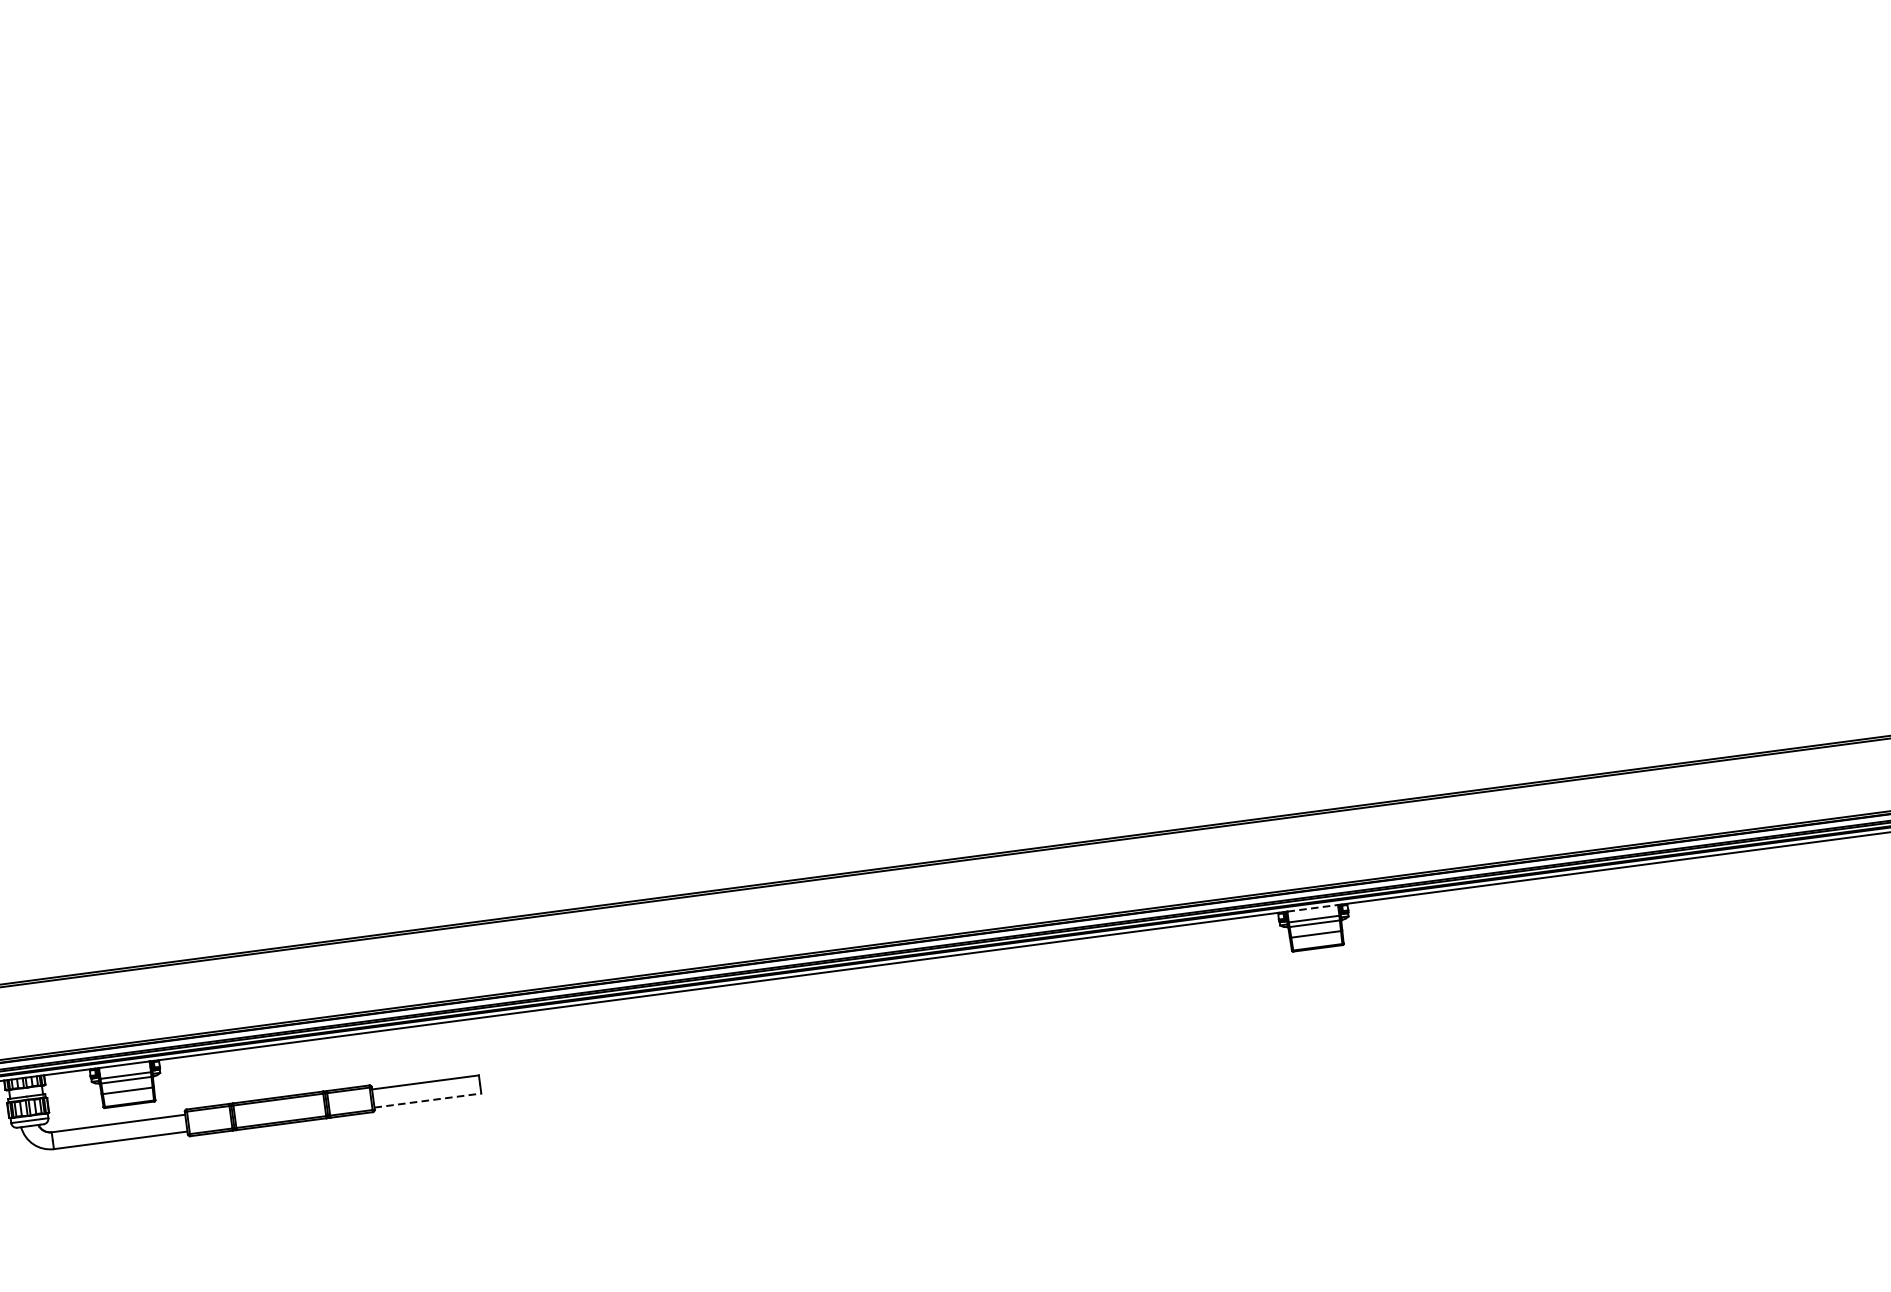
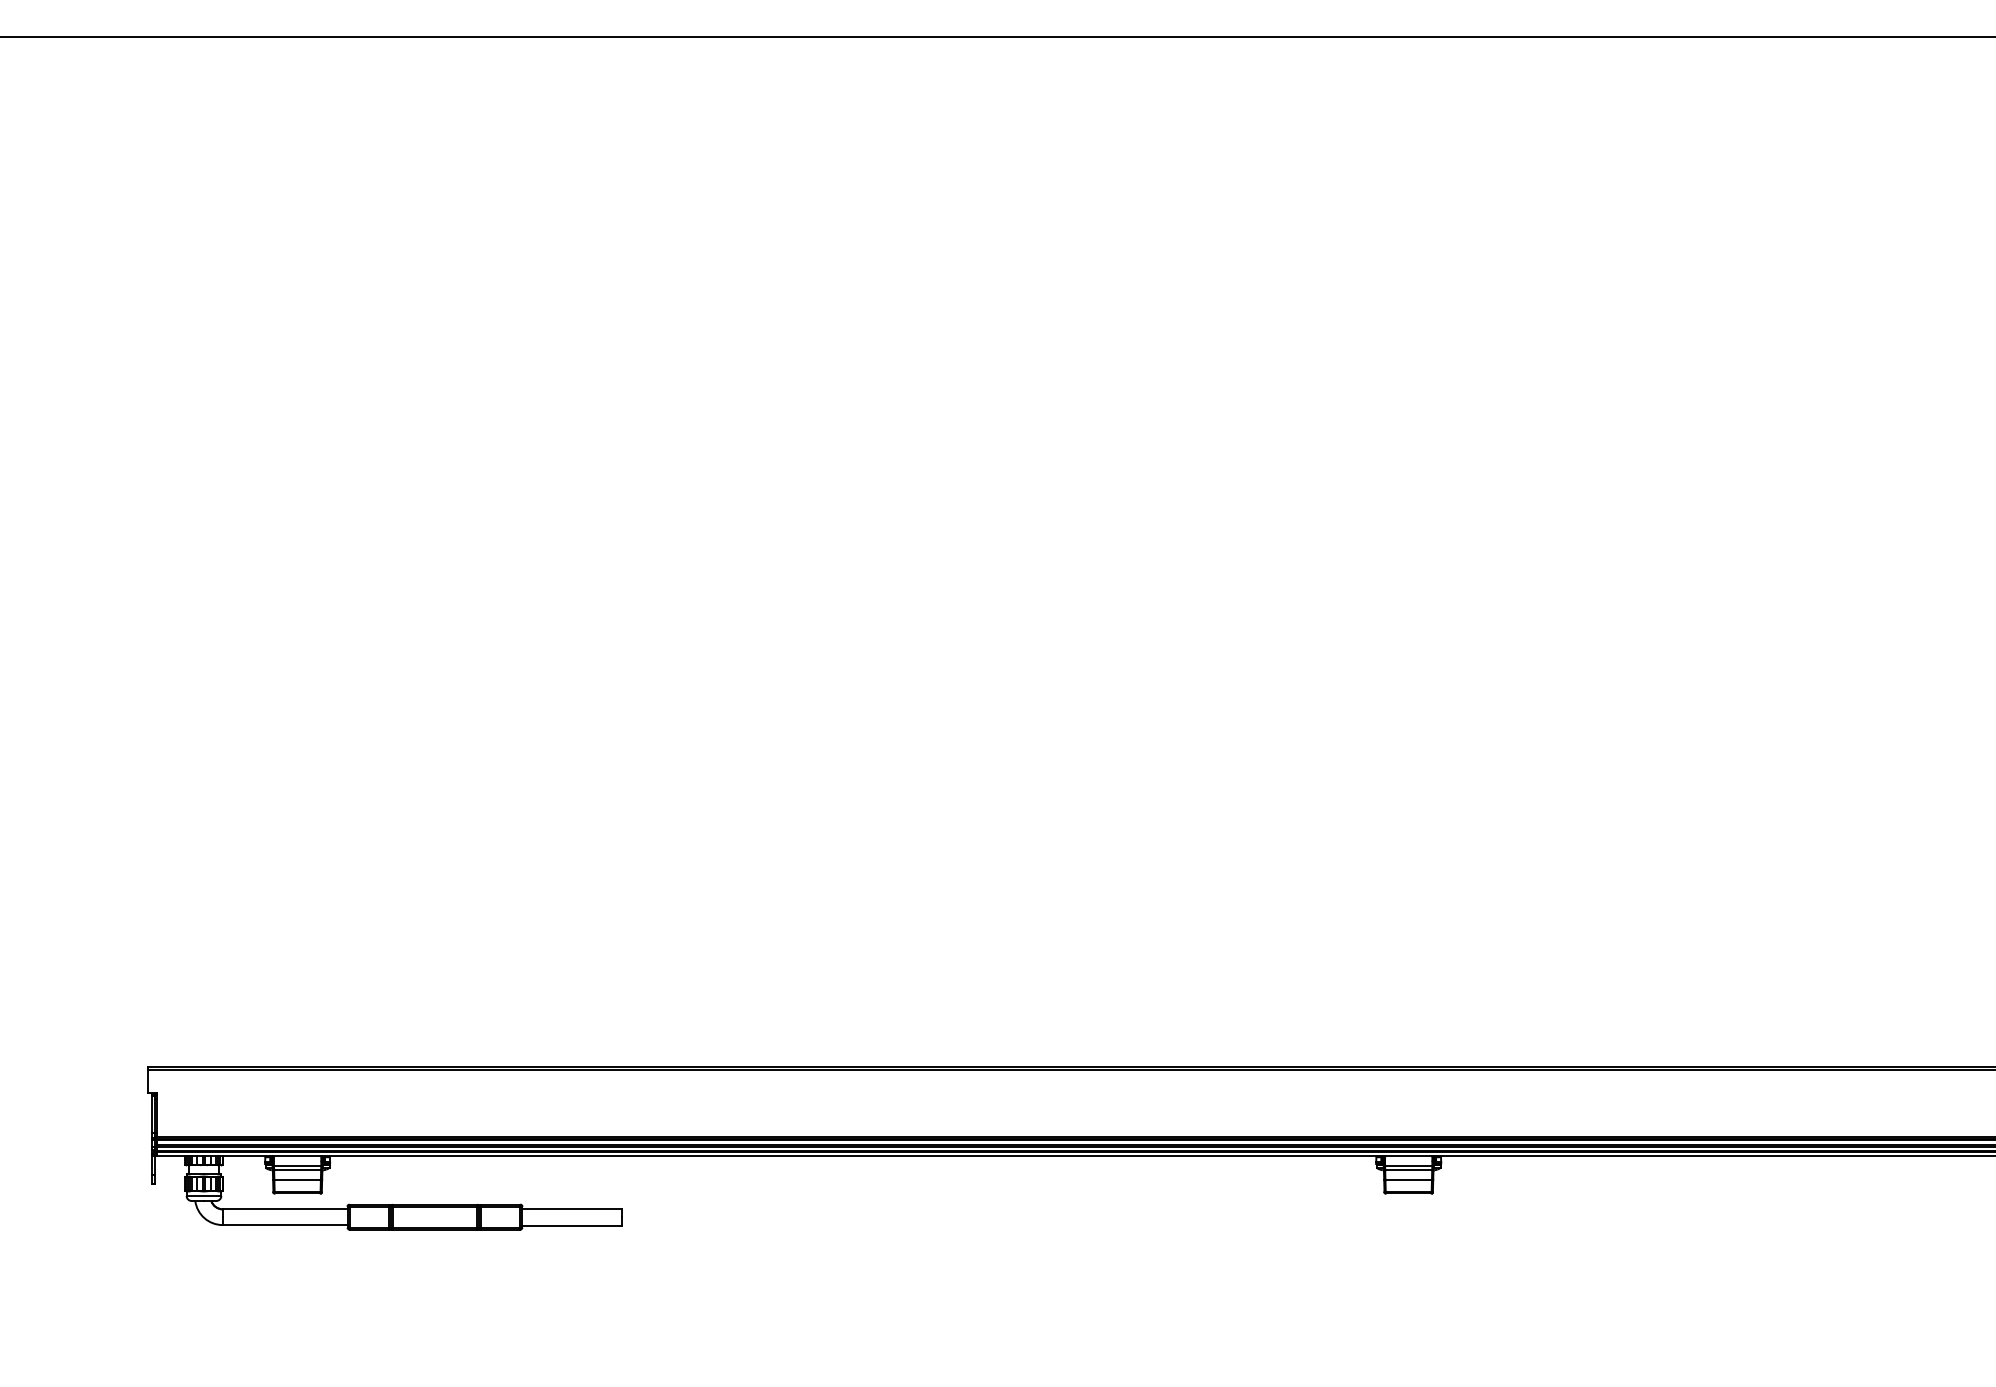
line: (1312, 908) -> (1408, 1156), dashed -> solid
line: (428, 1100) -> (572, 1225), dashed -> solid

